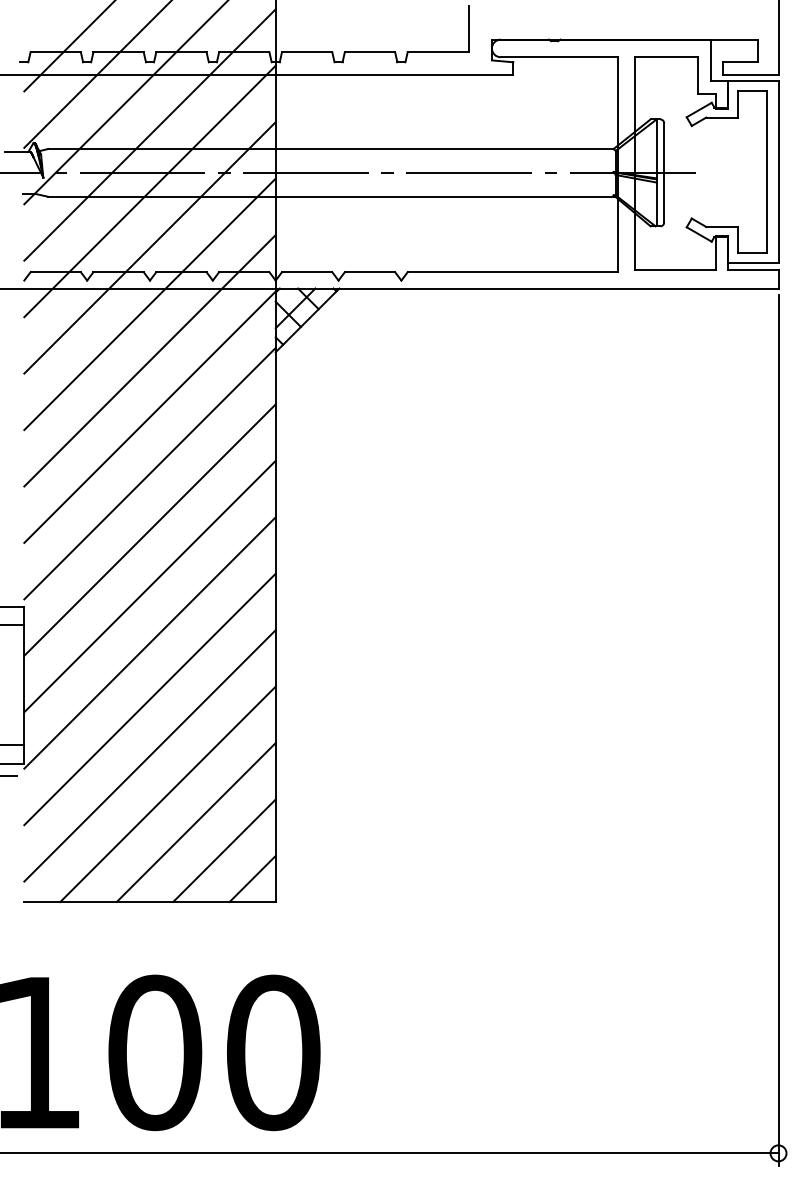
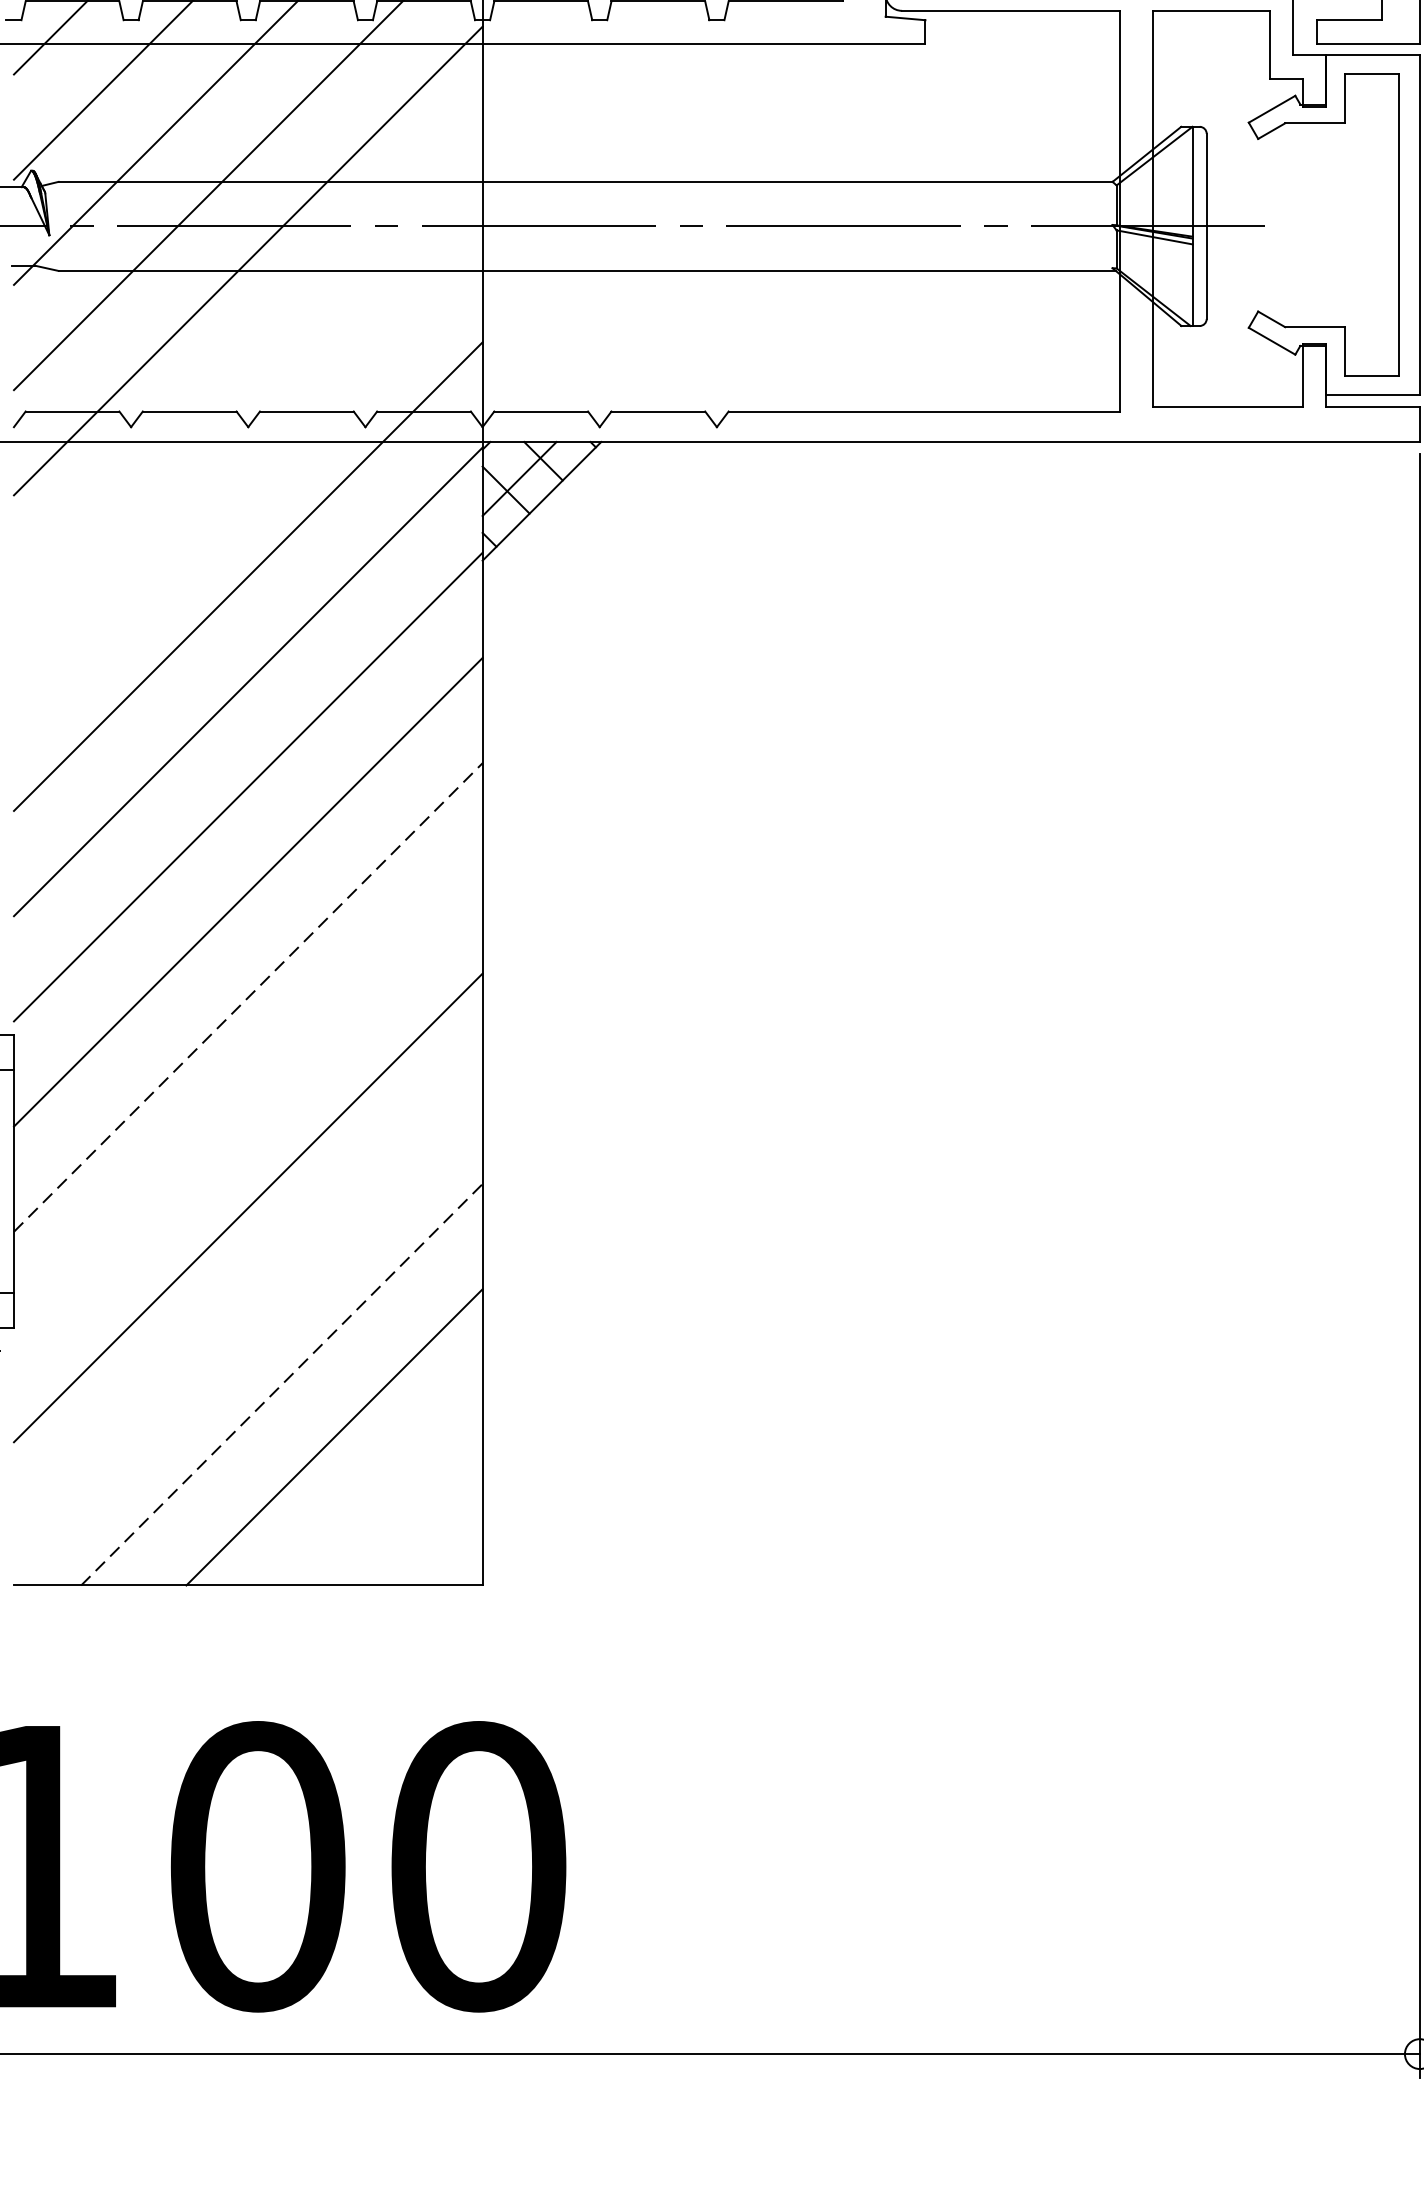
line: (149, 247) -> (247, 365), removed
line: (149, 304) -> (247, 471), removed
line: (150, 586) -> (249, 997), solid -> dashed
line: (149, 642) -> (247, 1101), removed
line: (149, 755) -> (247, 1312), removed
line: (168, 793) -> (282, 1383), solid -> dashed
line: (224, 850) -> (387, 1489), removed
line: (252, 878) -> (439, 1541), removed

